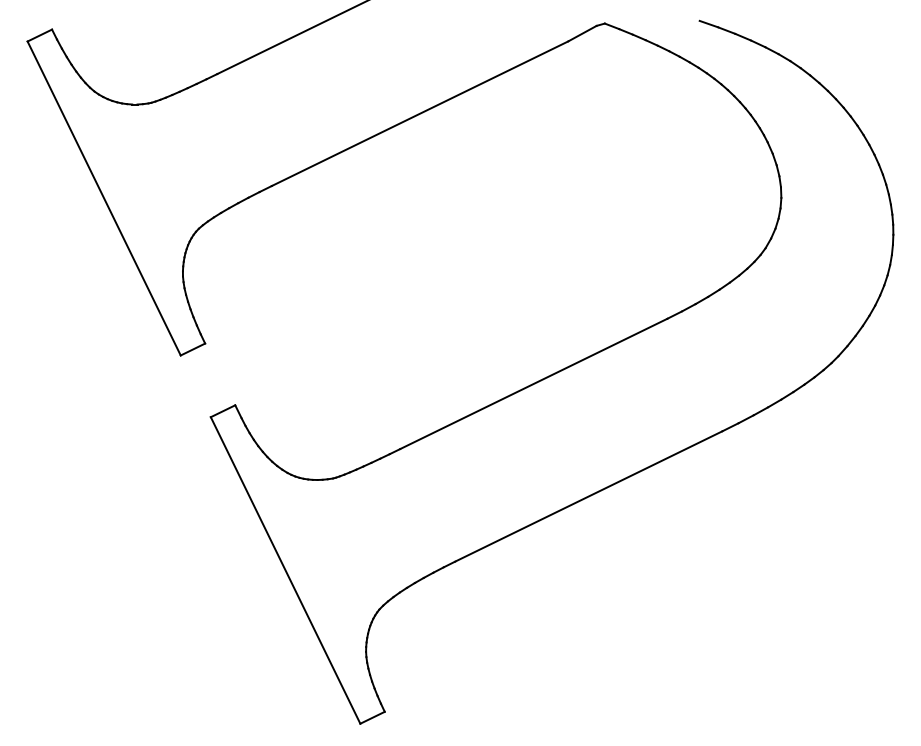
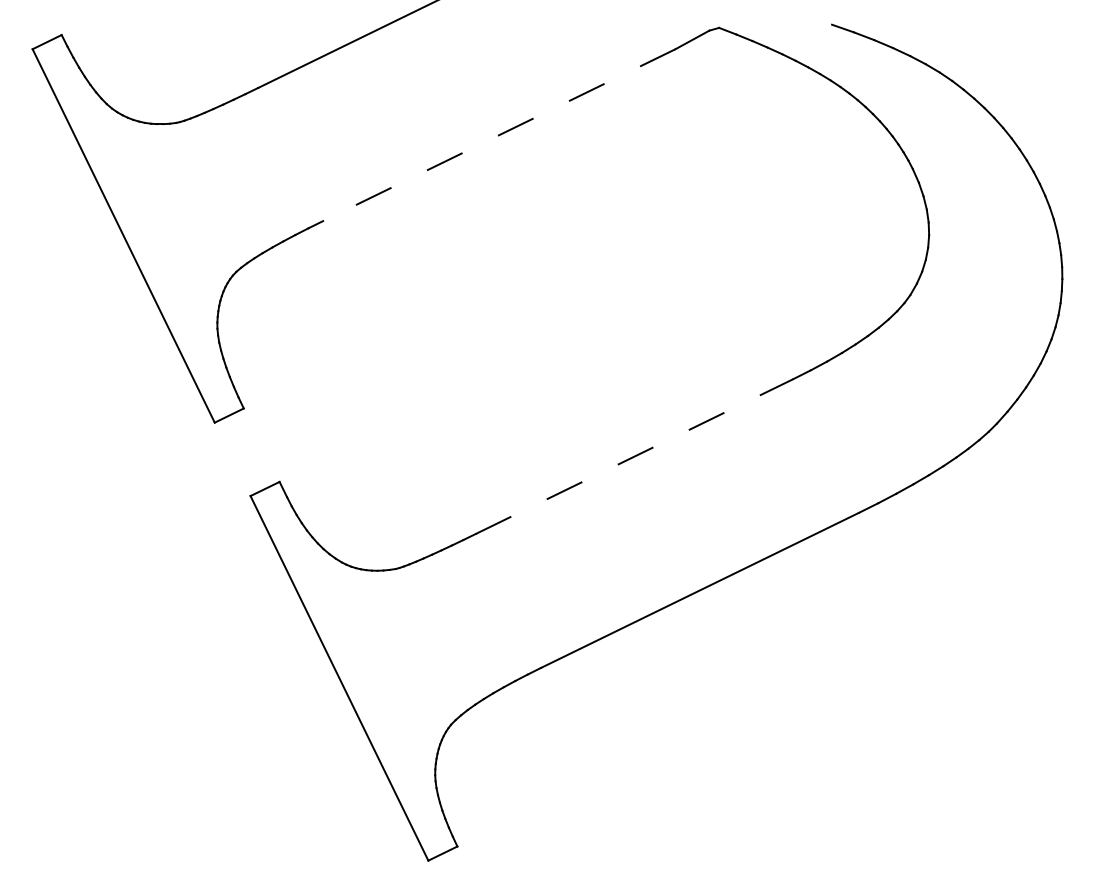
line: (420, 113) -> (499, 134), solid -> dashed
line: (533, 383) -> (634, 455), solid -> dashed

